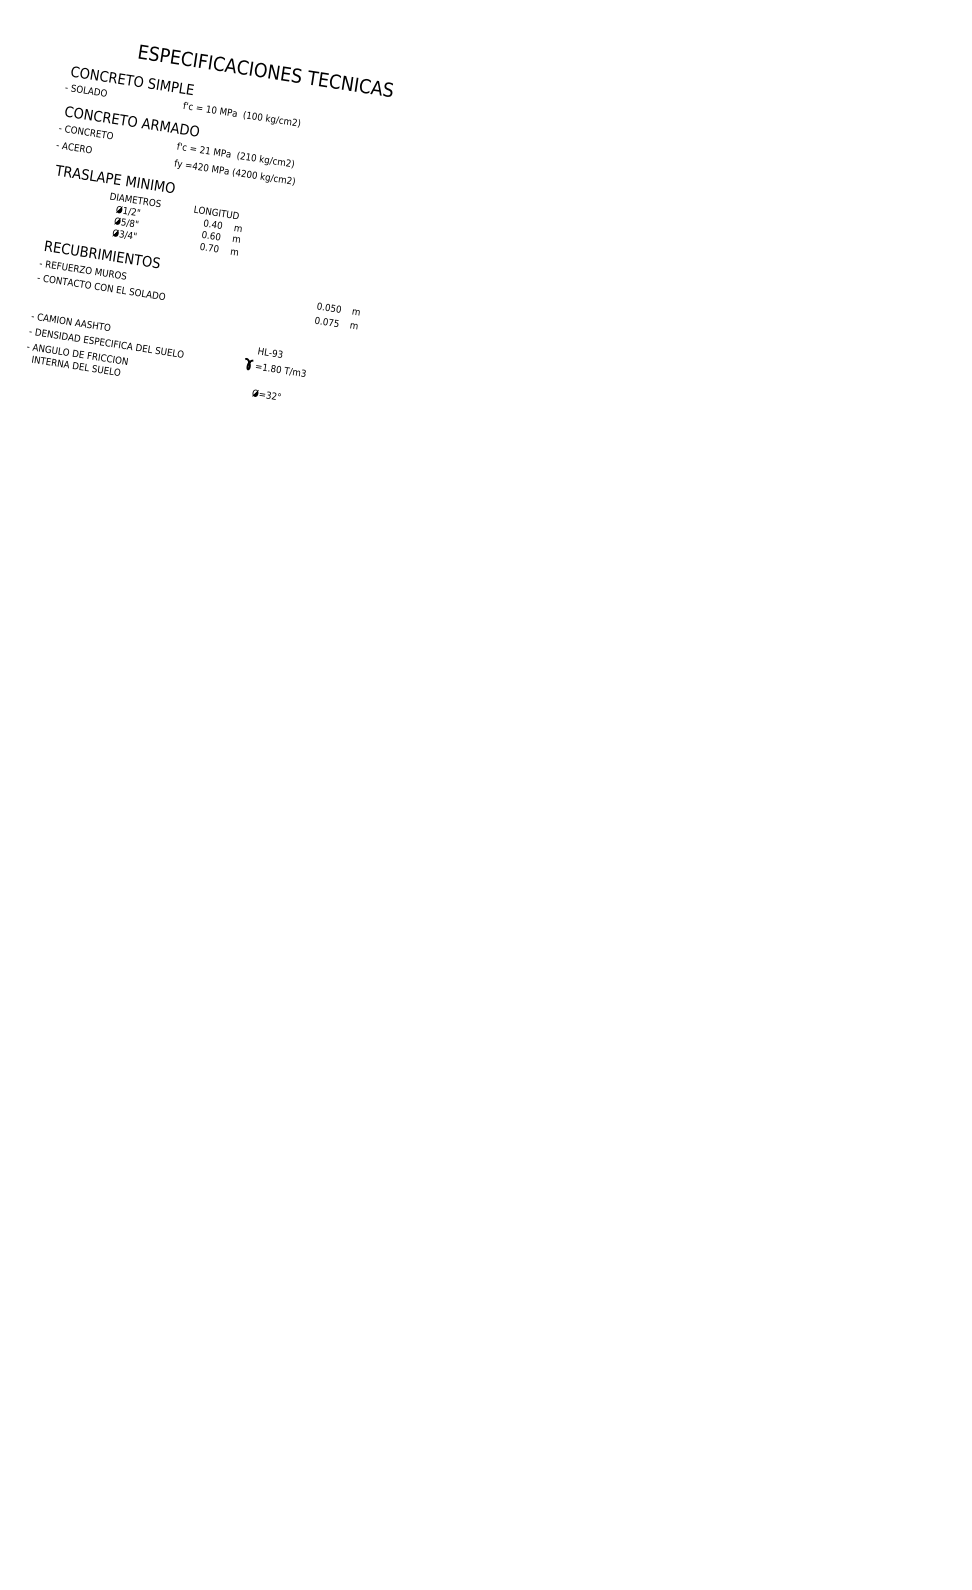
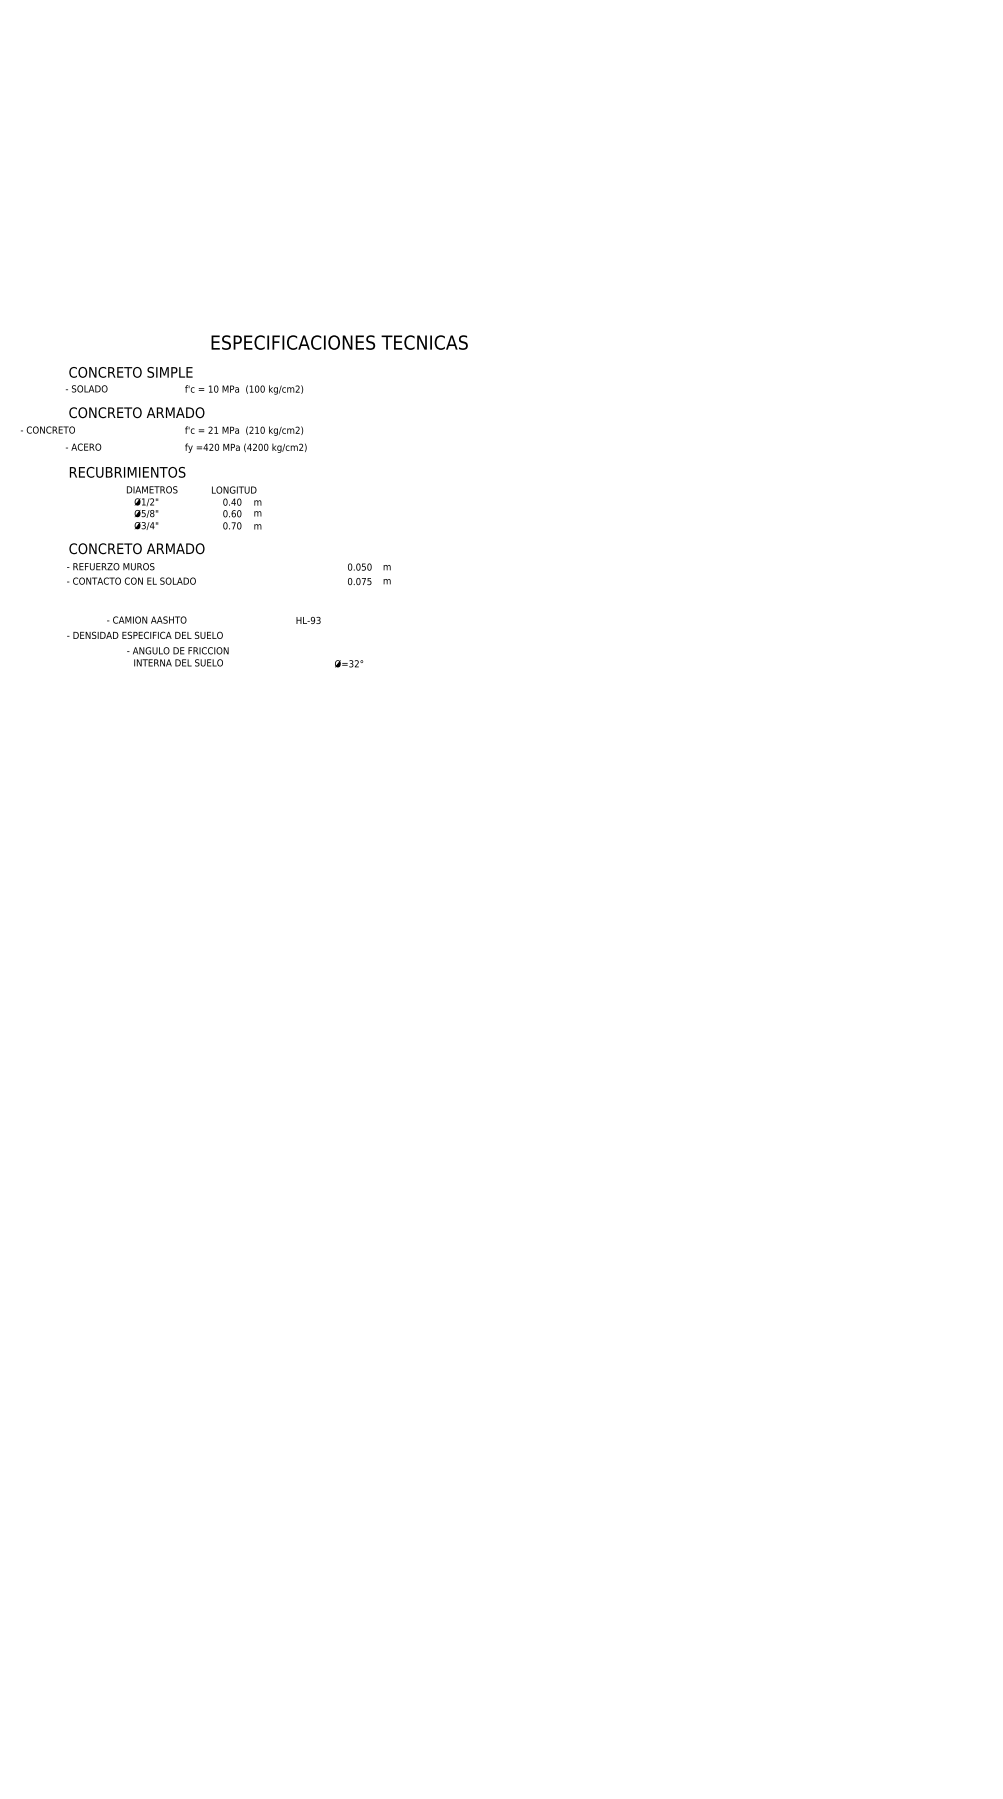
text: (265, 70) -> (339, 342), moved
text: (85, 131) -> (47, 429), moved
text: (115, 178) -> (128, 471), TRASLAPE MINIMO -> RECUBRIMIENTOS
text: (111, 255) -> (136, 548), RECUBRIMIENTOS -> CONCRETO ARMADO
text: (70, 321) -> (146, 619), moved
text: (76, 359) -> (177, 656), moved
part: (275, 368) -> (315, 635), removed
text: (267, 394) -> (349, 663), moved

